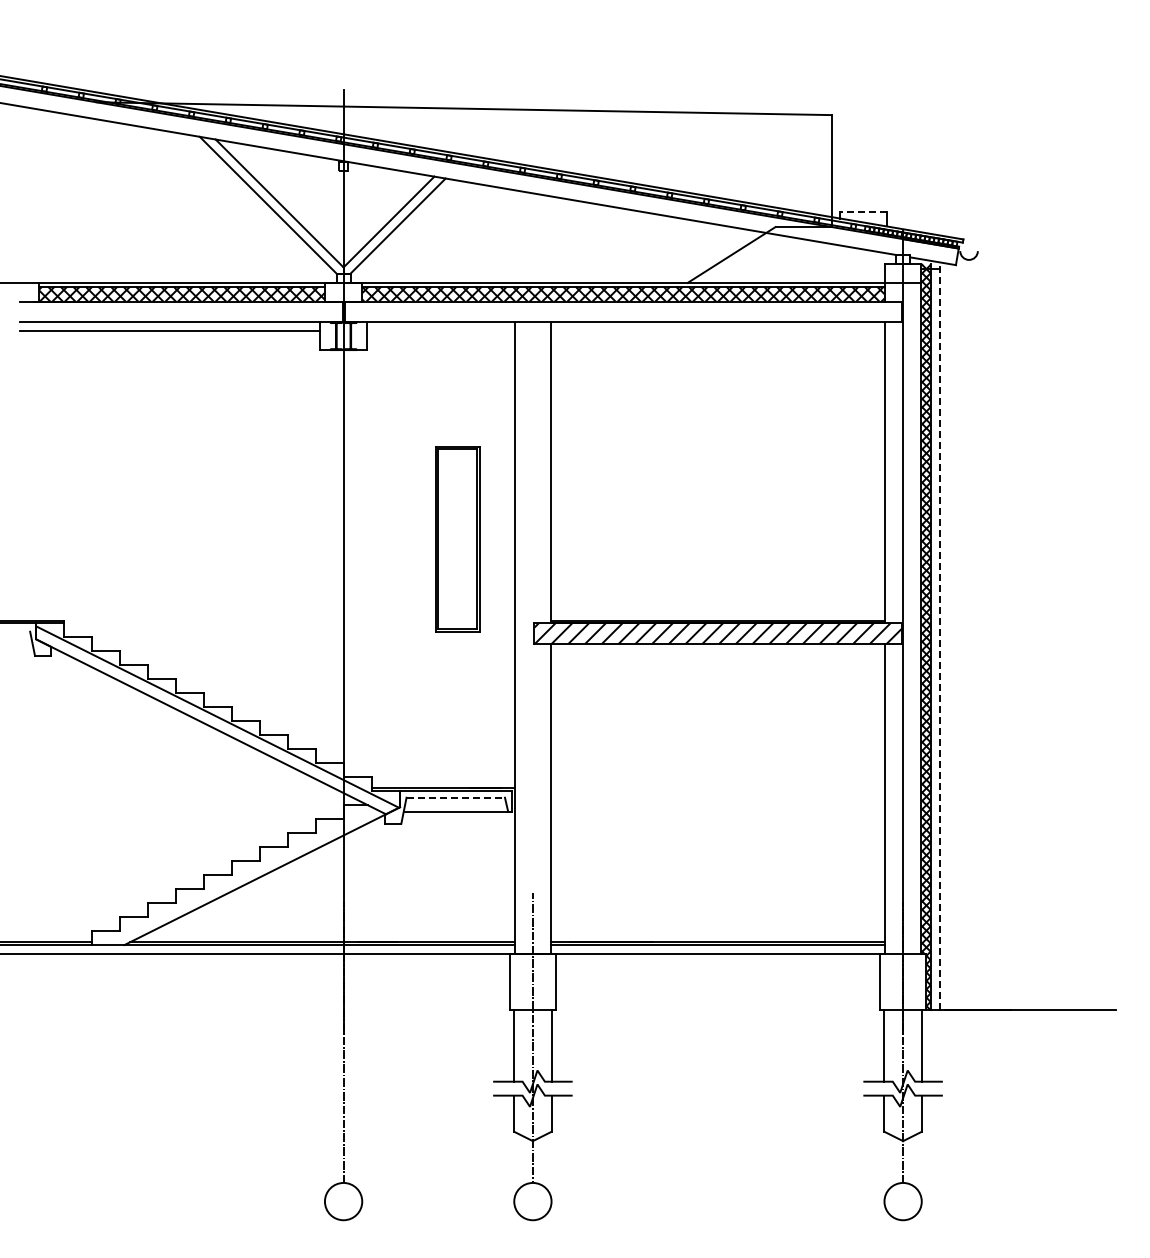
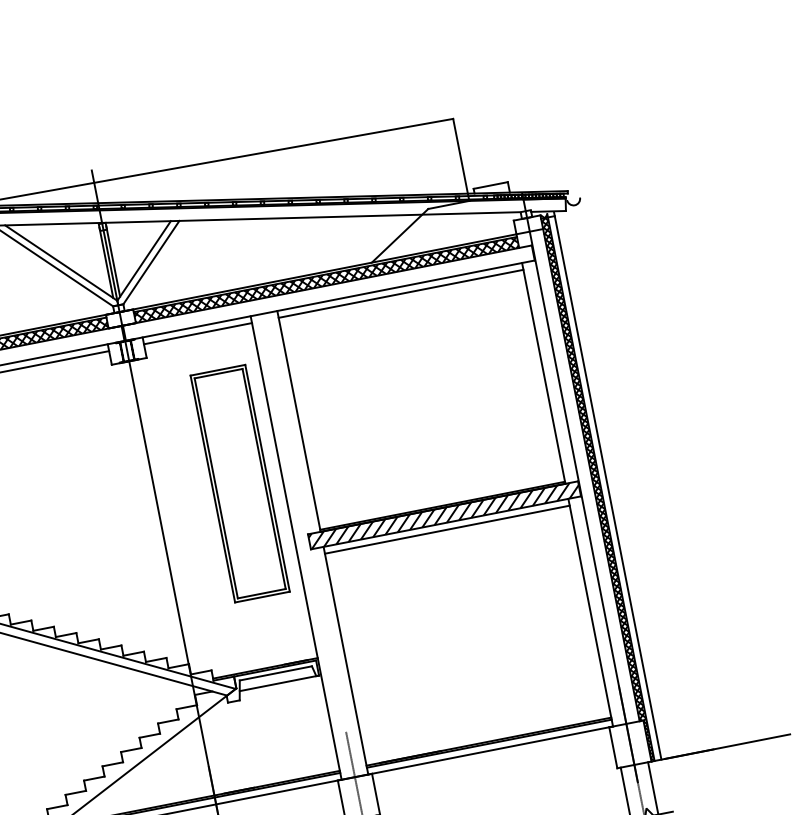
line: (863, 212) -> (490, 185), dashed -> solid
line: (338, 214) -> (106, 262), added
line: (348, 214) -> (113, 261), added
line: (440, 331) -> (197, 333), added
line: (717, 331) -> (400, 293), added
part: (457, 539) -> (239, 483), size x1.67
line: (939, 636) -> (607, 485), dashed -> solid
line: (717, 653) -> (447, 530), added
line: (456, 797) -> (276, 673), dashed -> solid

